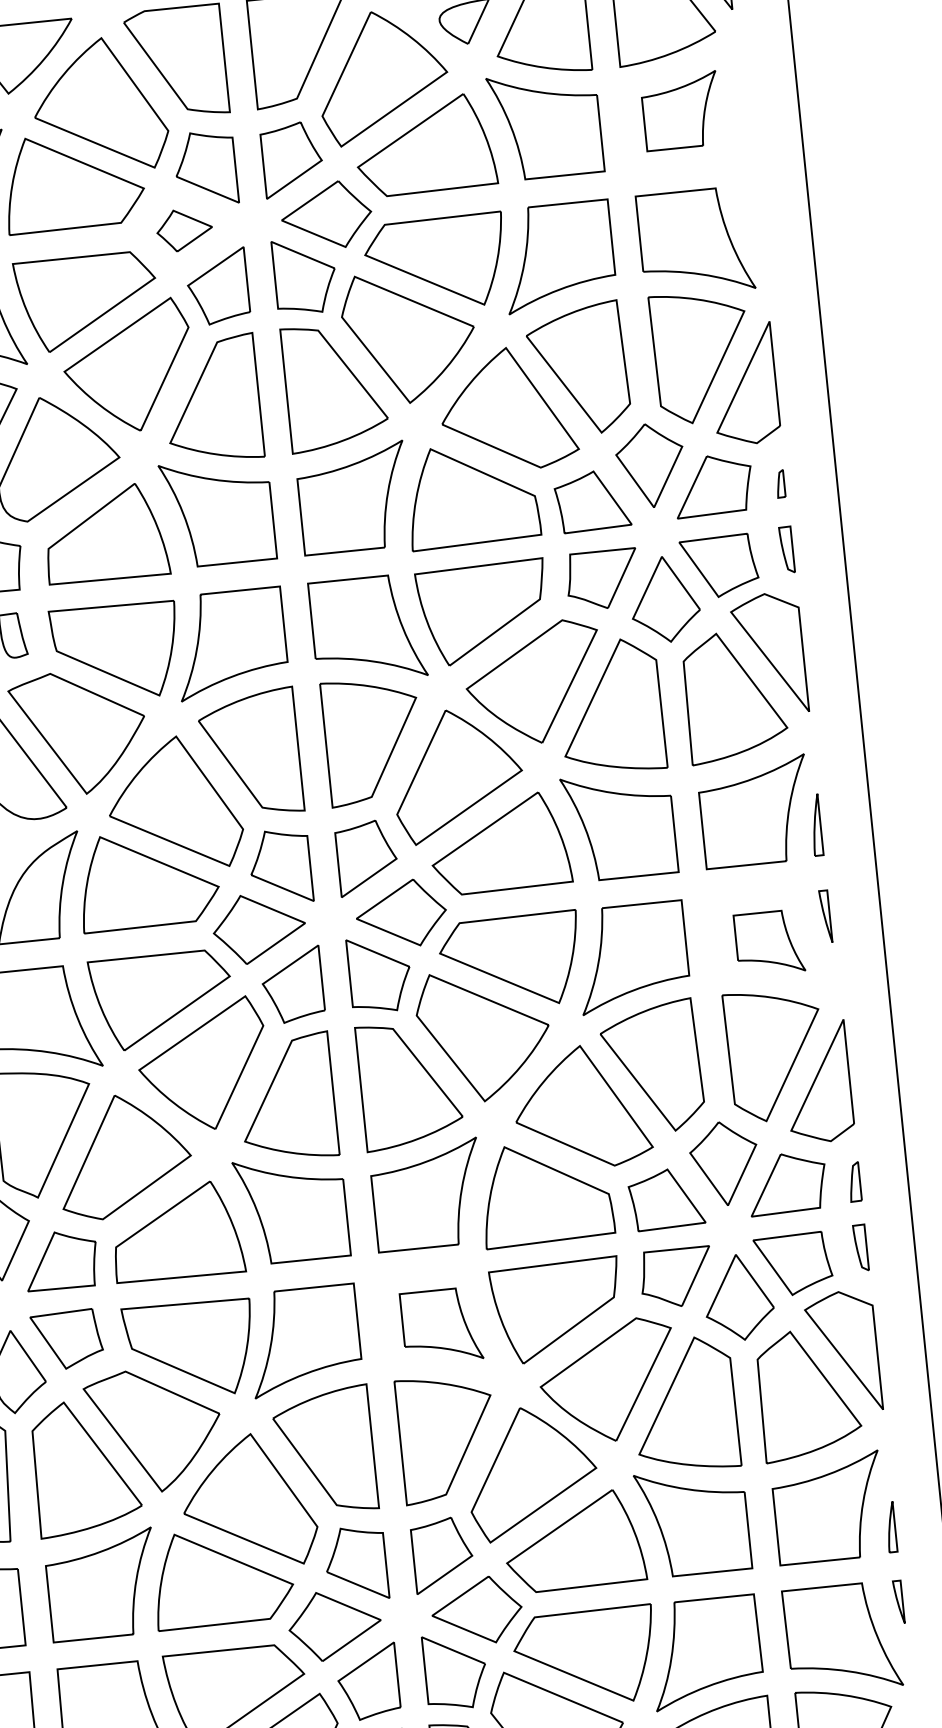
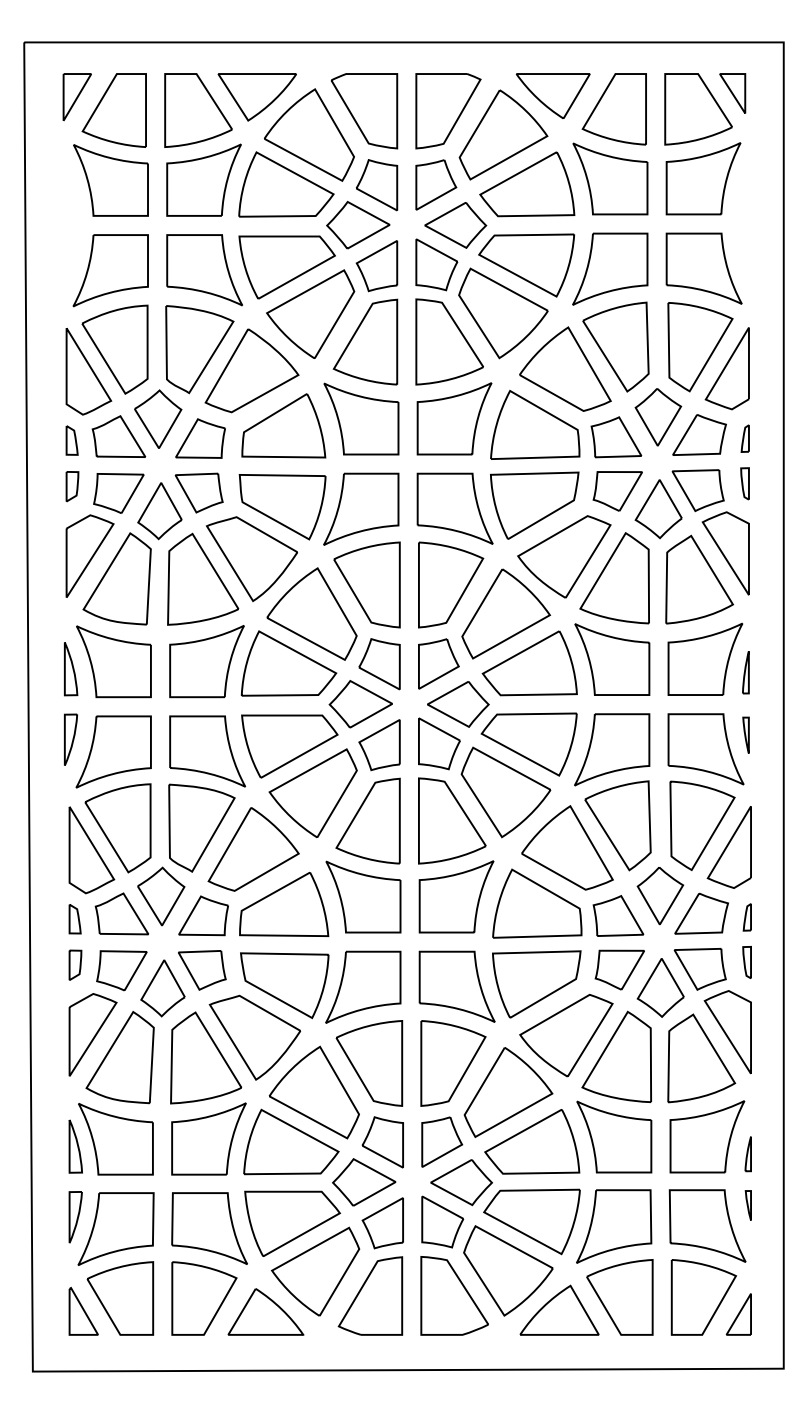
part: (681, 110) -> (703, 178), size x1.43
part: (184, 230) -> (358, 225), size x1.67
part: (779, 483) -> (744, 438), size x1.43
part: (768, 943) -> (705, 749), size x1.67
part: (440, 1325) -> (456, 986), size x1.43

